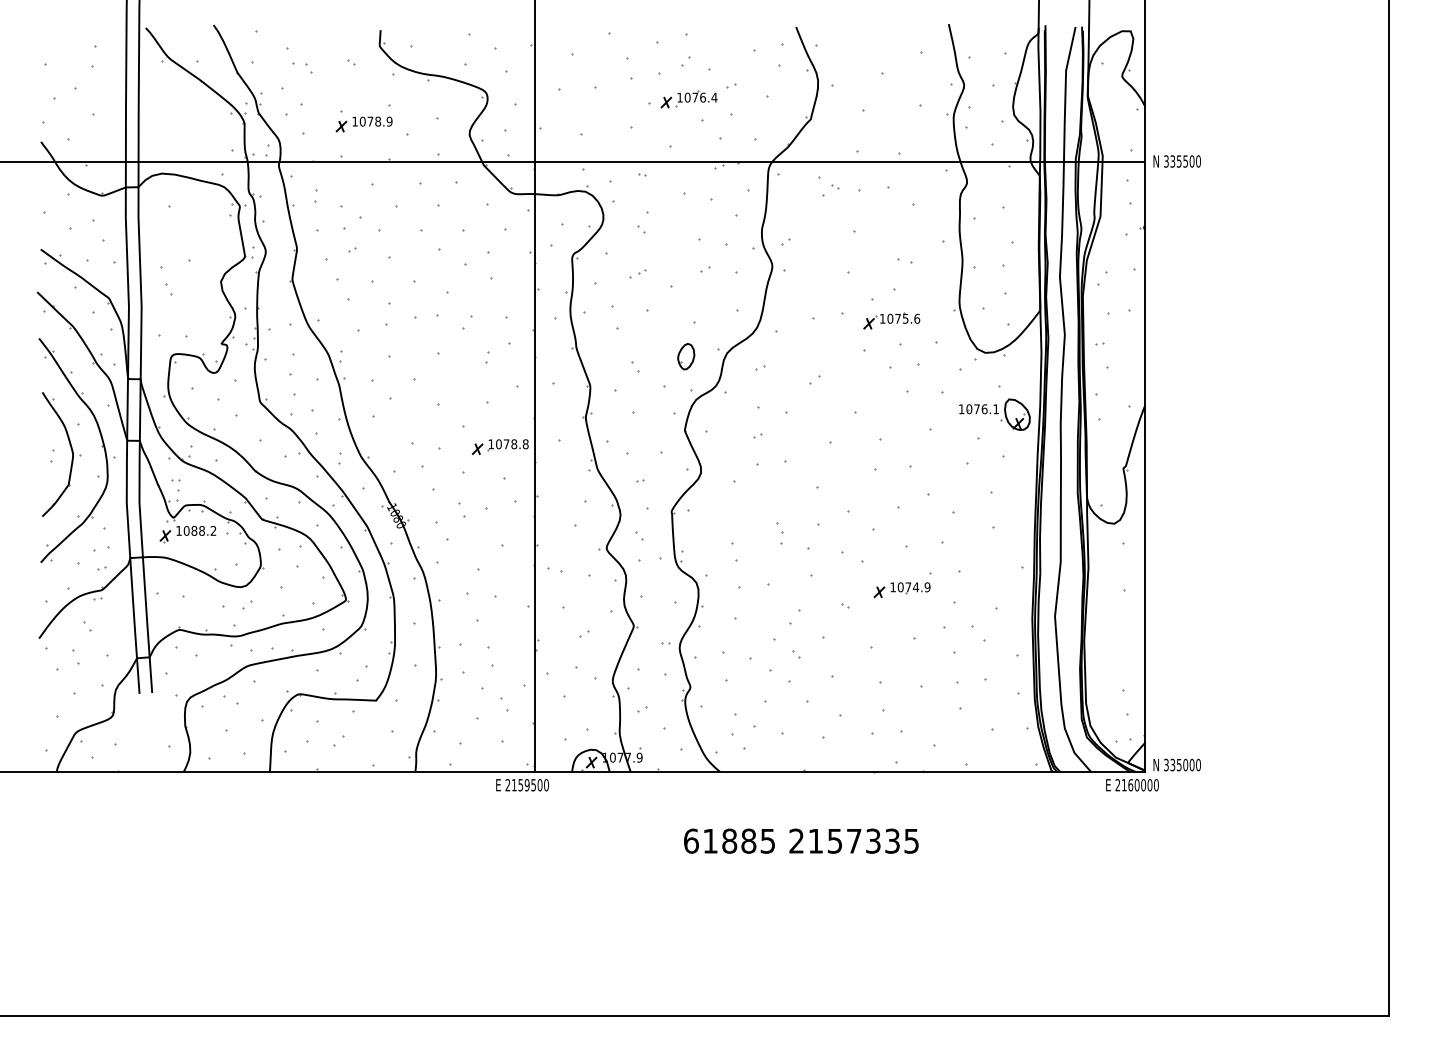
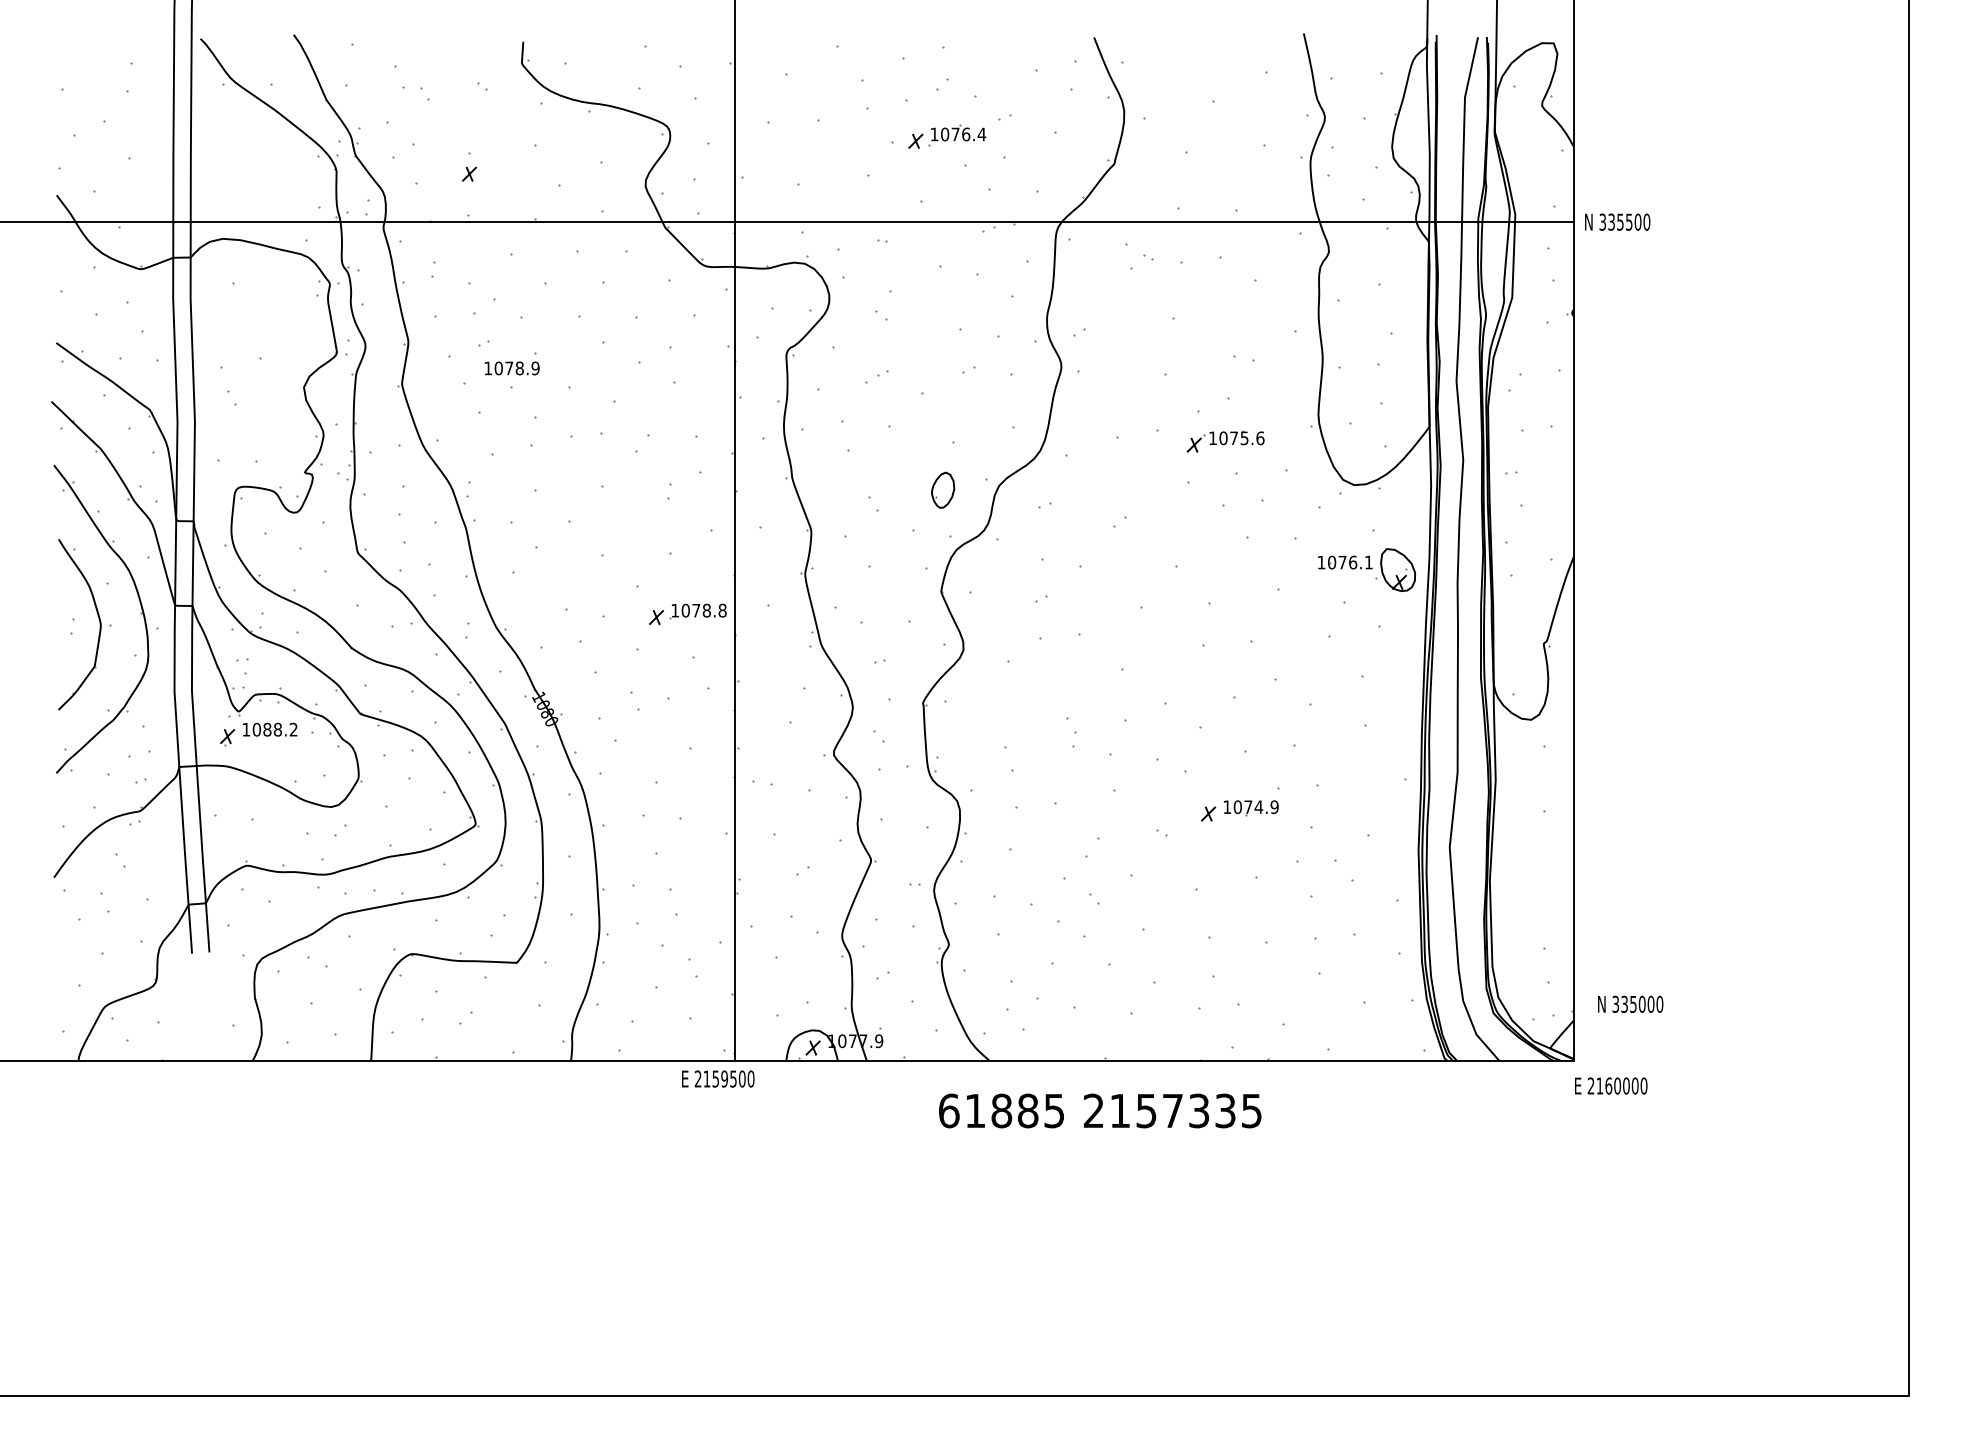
text: (372, 121) -> (511, 368), moved
text: (1177, 764) -> (1630, 1003), moved
text: (1132, 784) -> (1611, 1085), moved
text: (801, 840) -> (1100, 1110), moved

